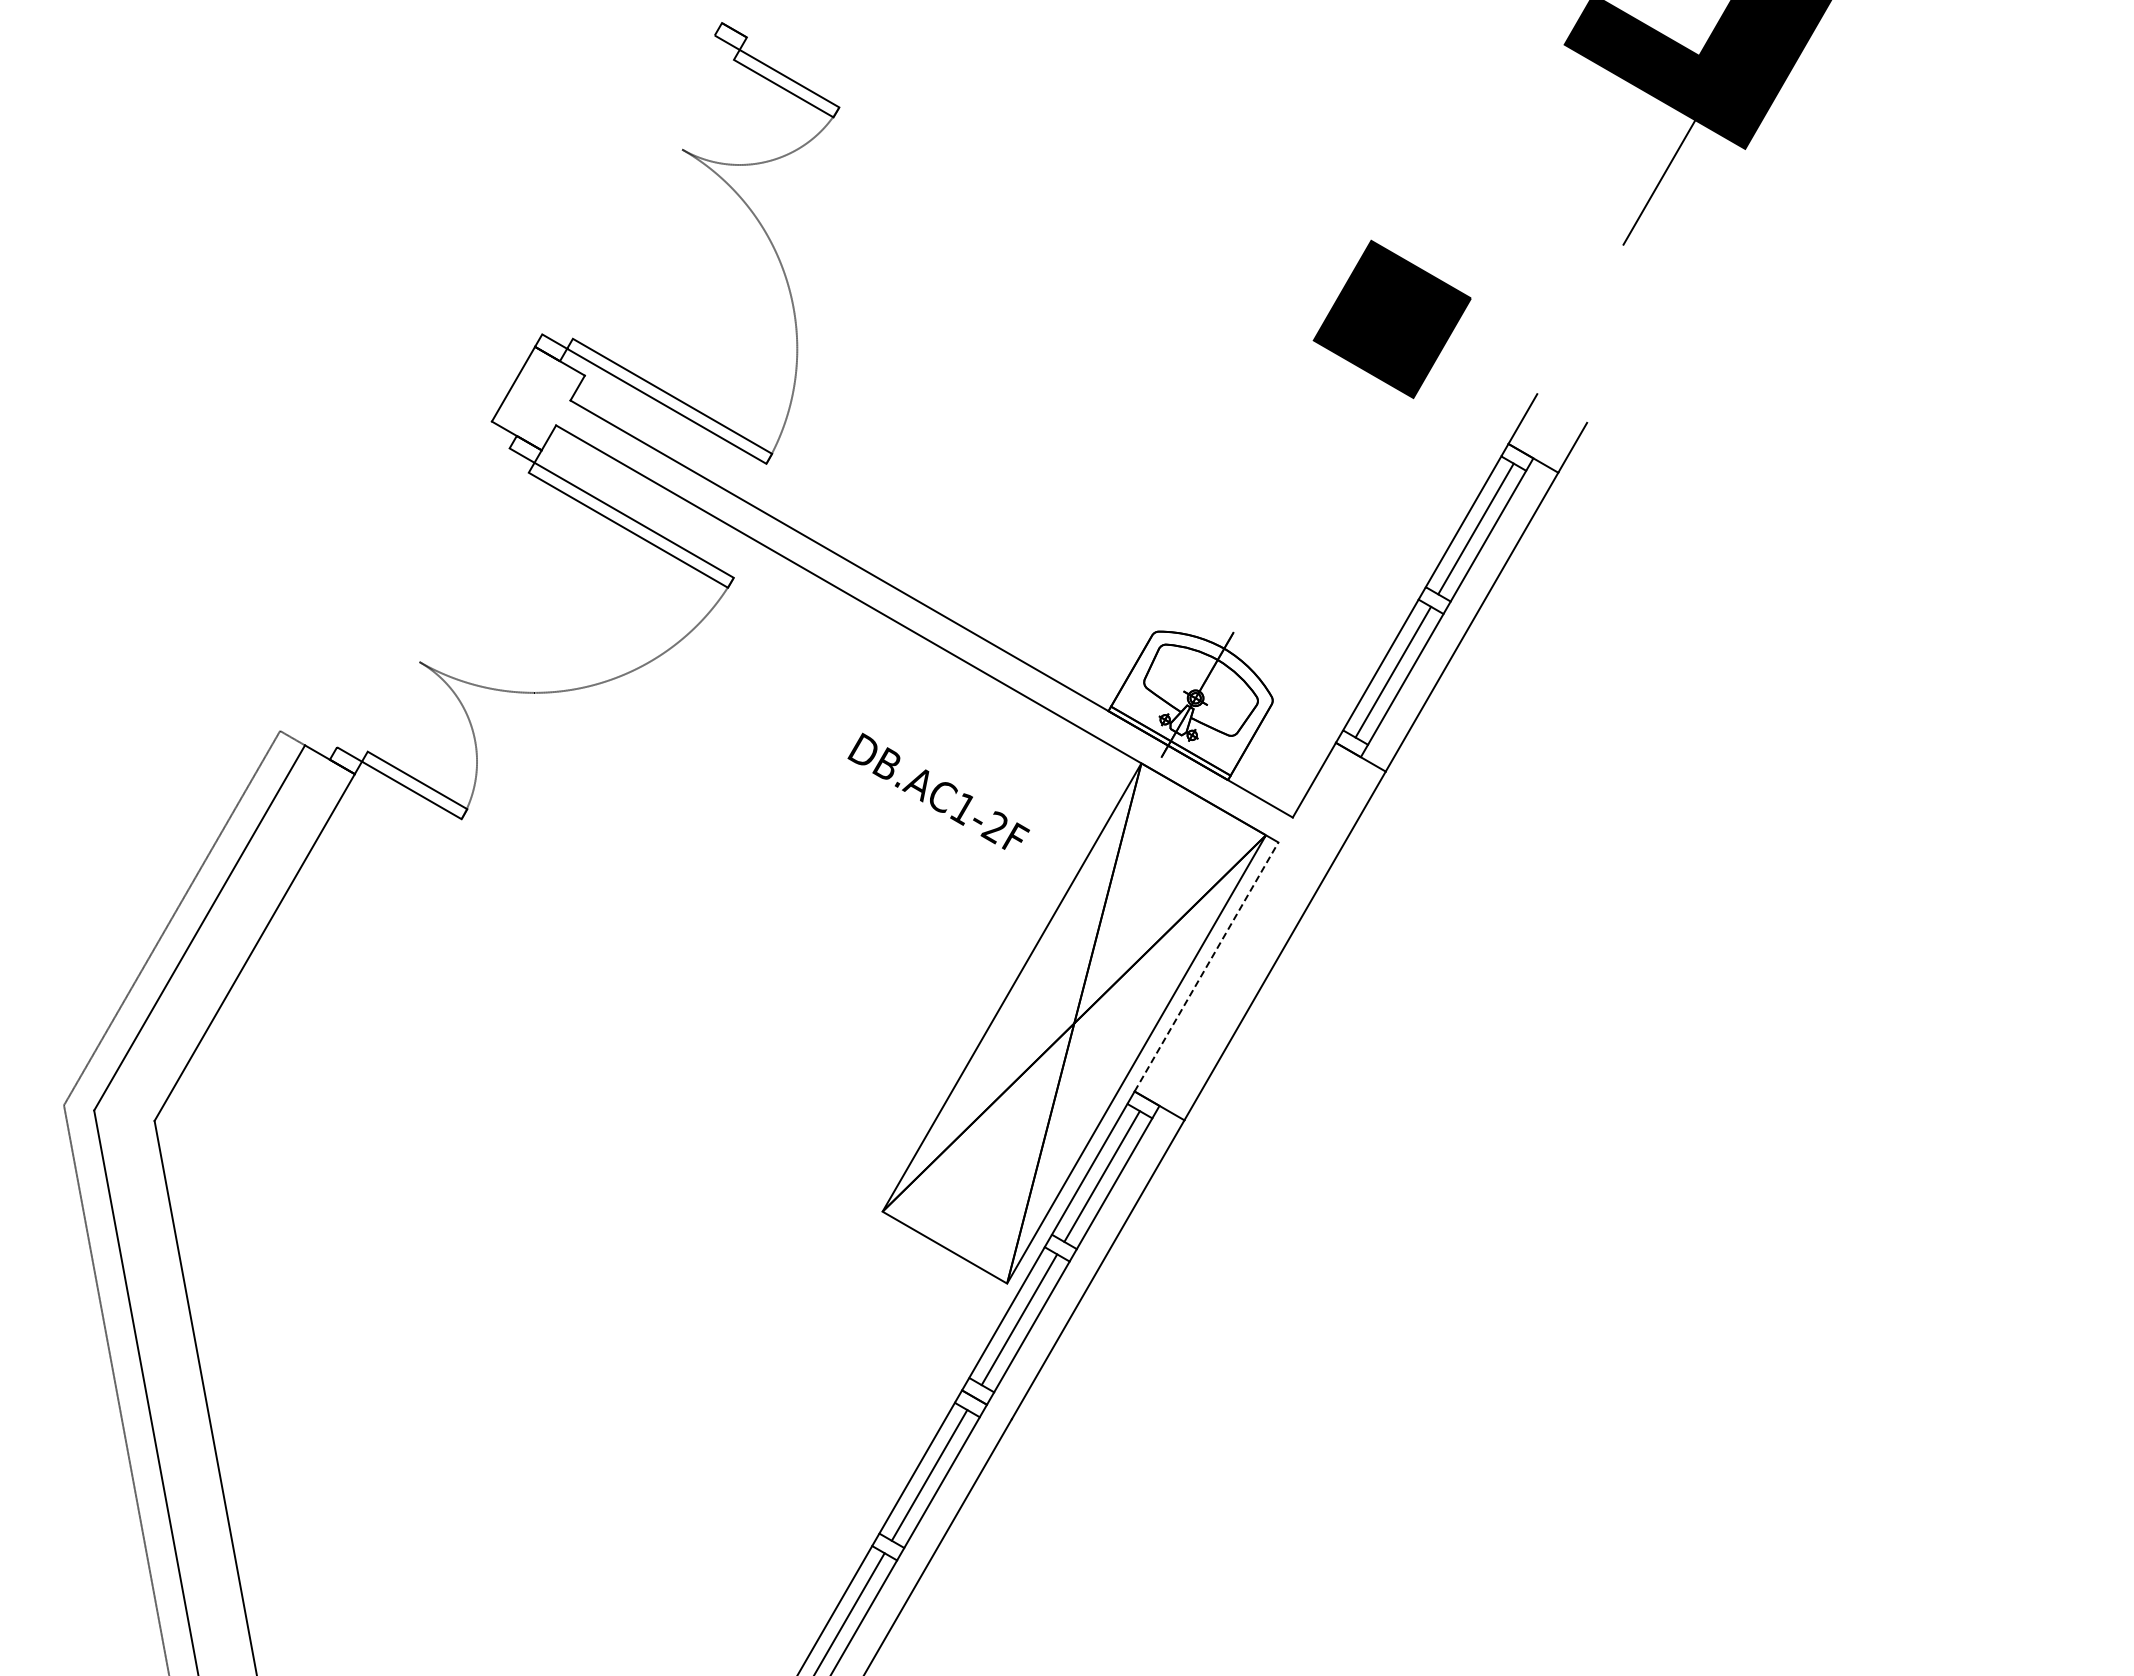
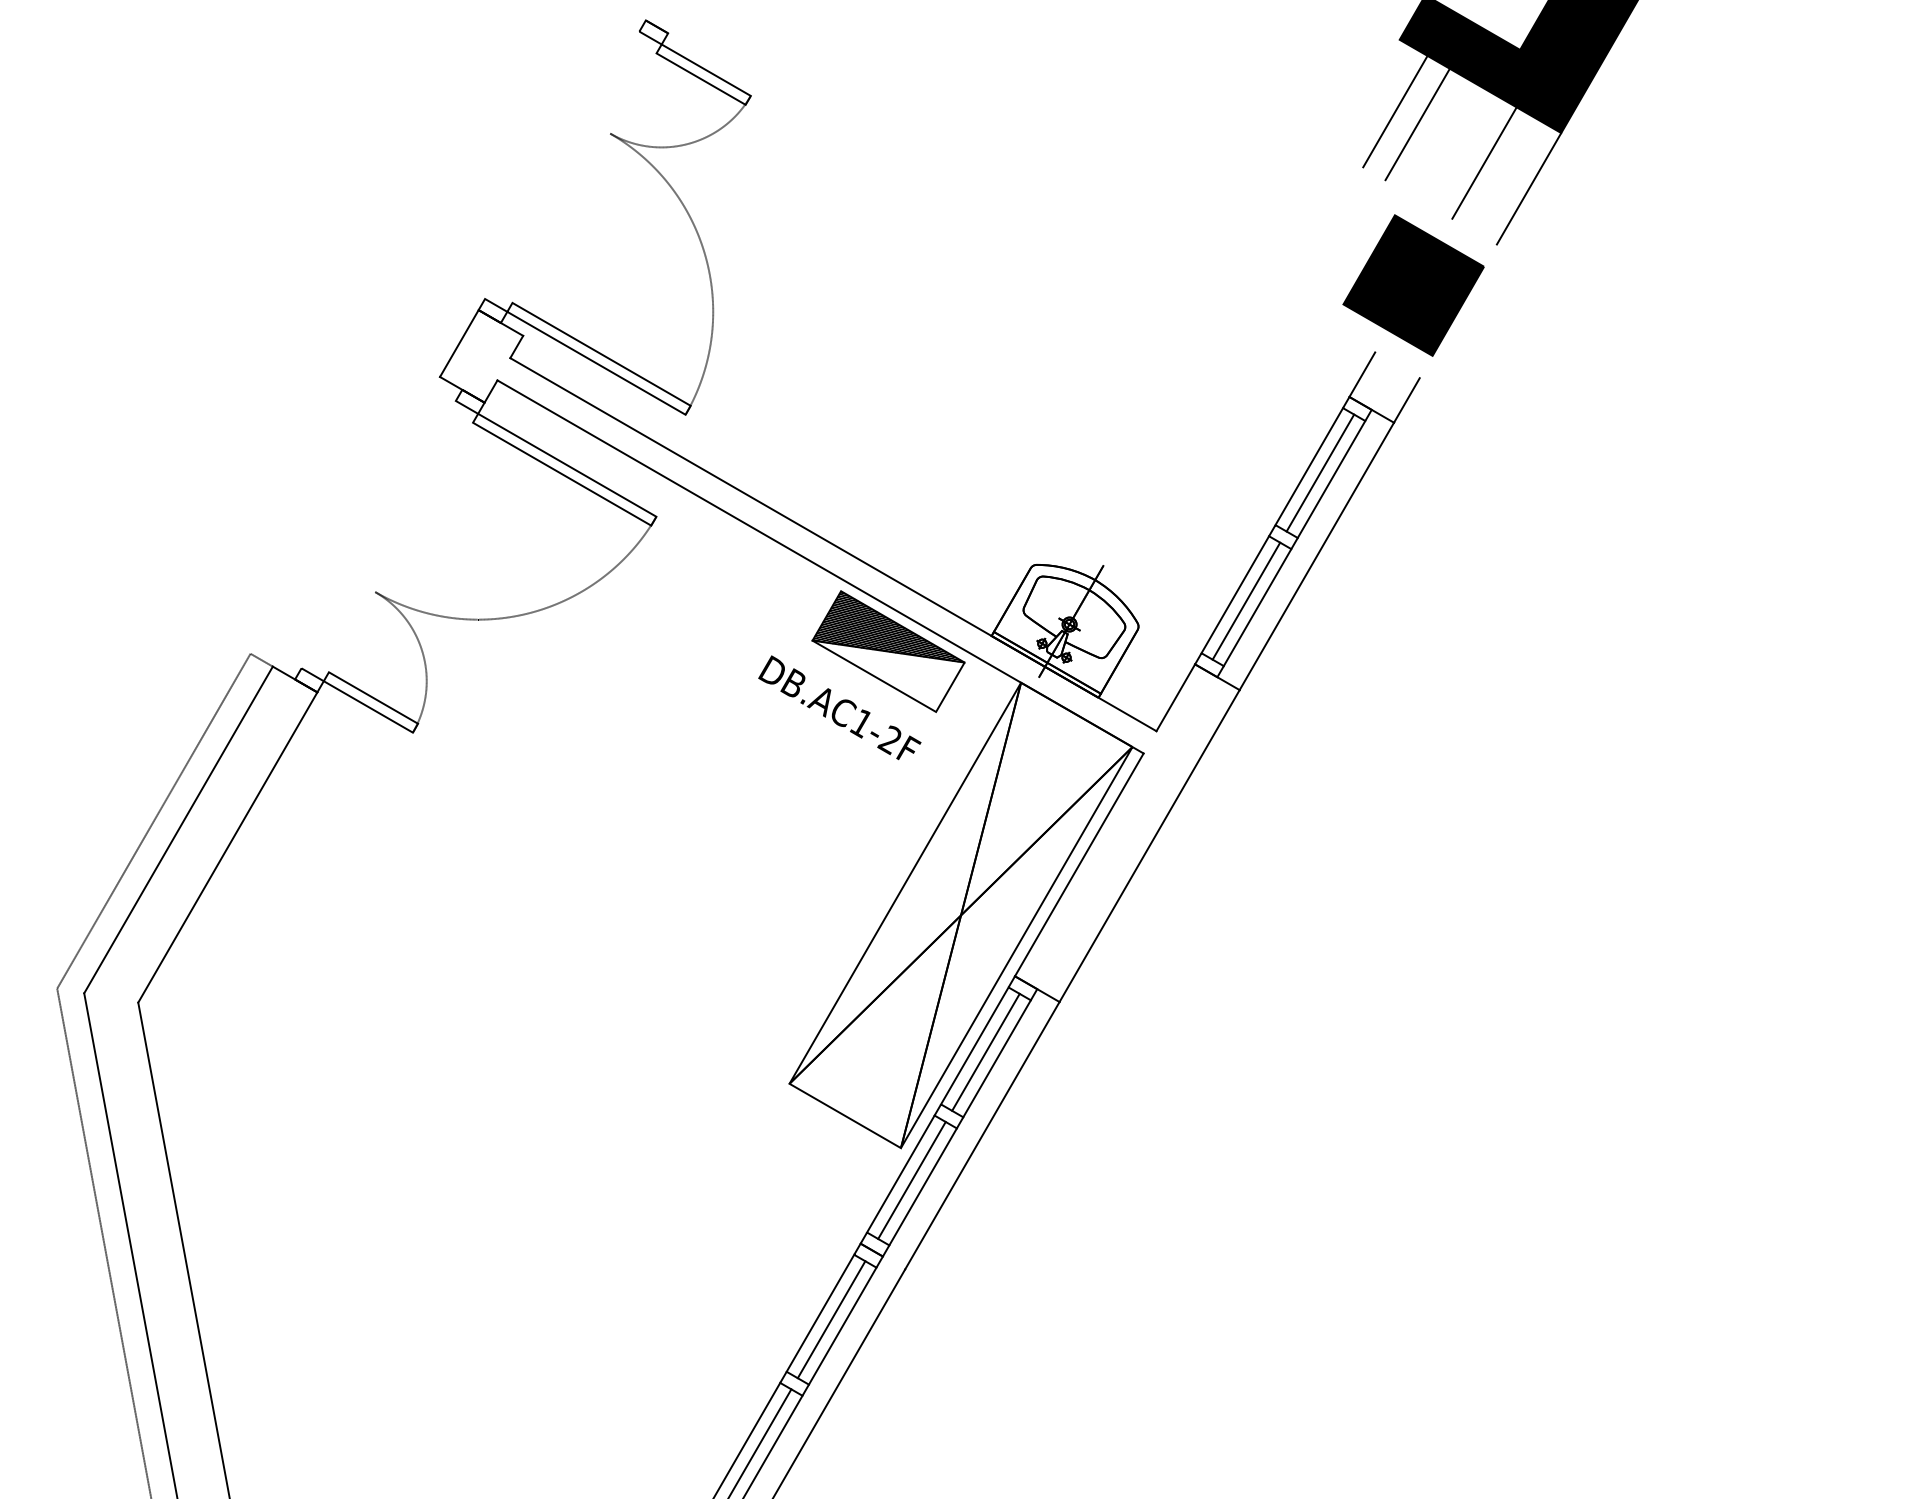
line: (1559, 124) -> (1395, 111), added
line: (1584, 139) -> (1417, 124), added
line: (1709, 210) -> (1529, 188), added
part: (1391, 319) -> (1412, 285), moved
part: (993, 728) -> (888, 651), added
line: (1206, 966) -> (1079, 864), dashed -> solid

